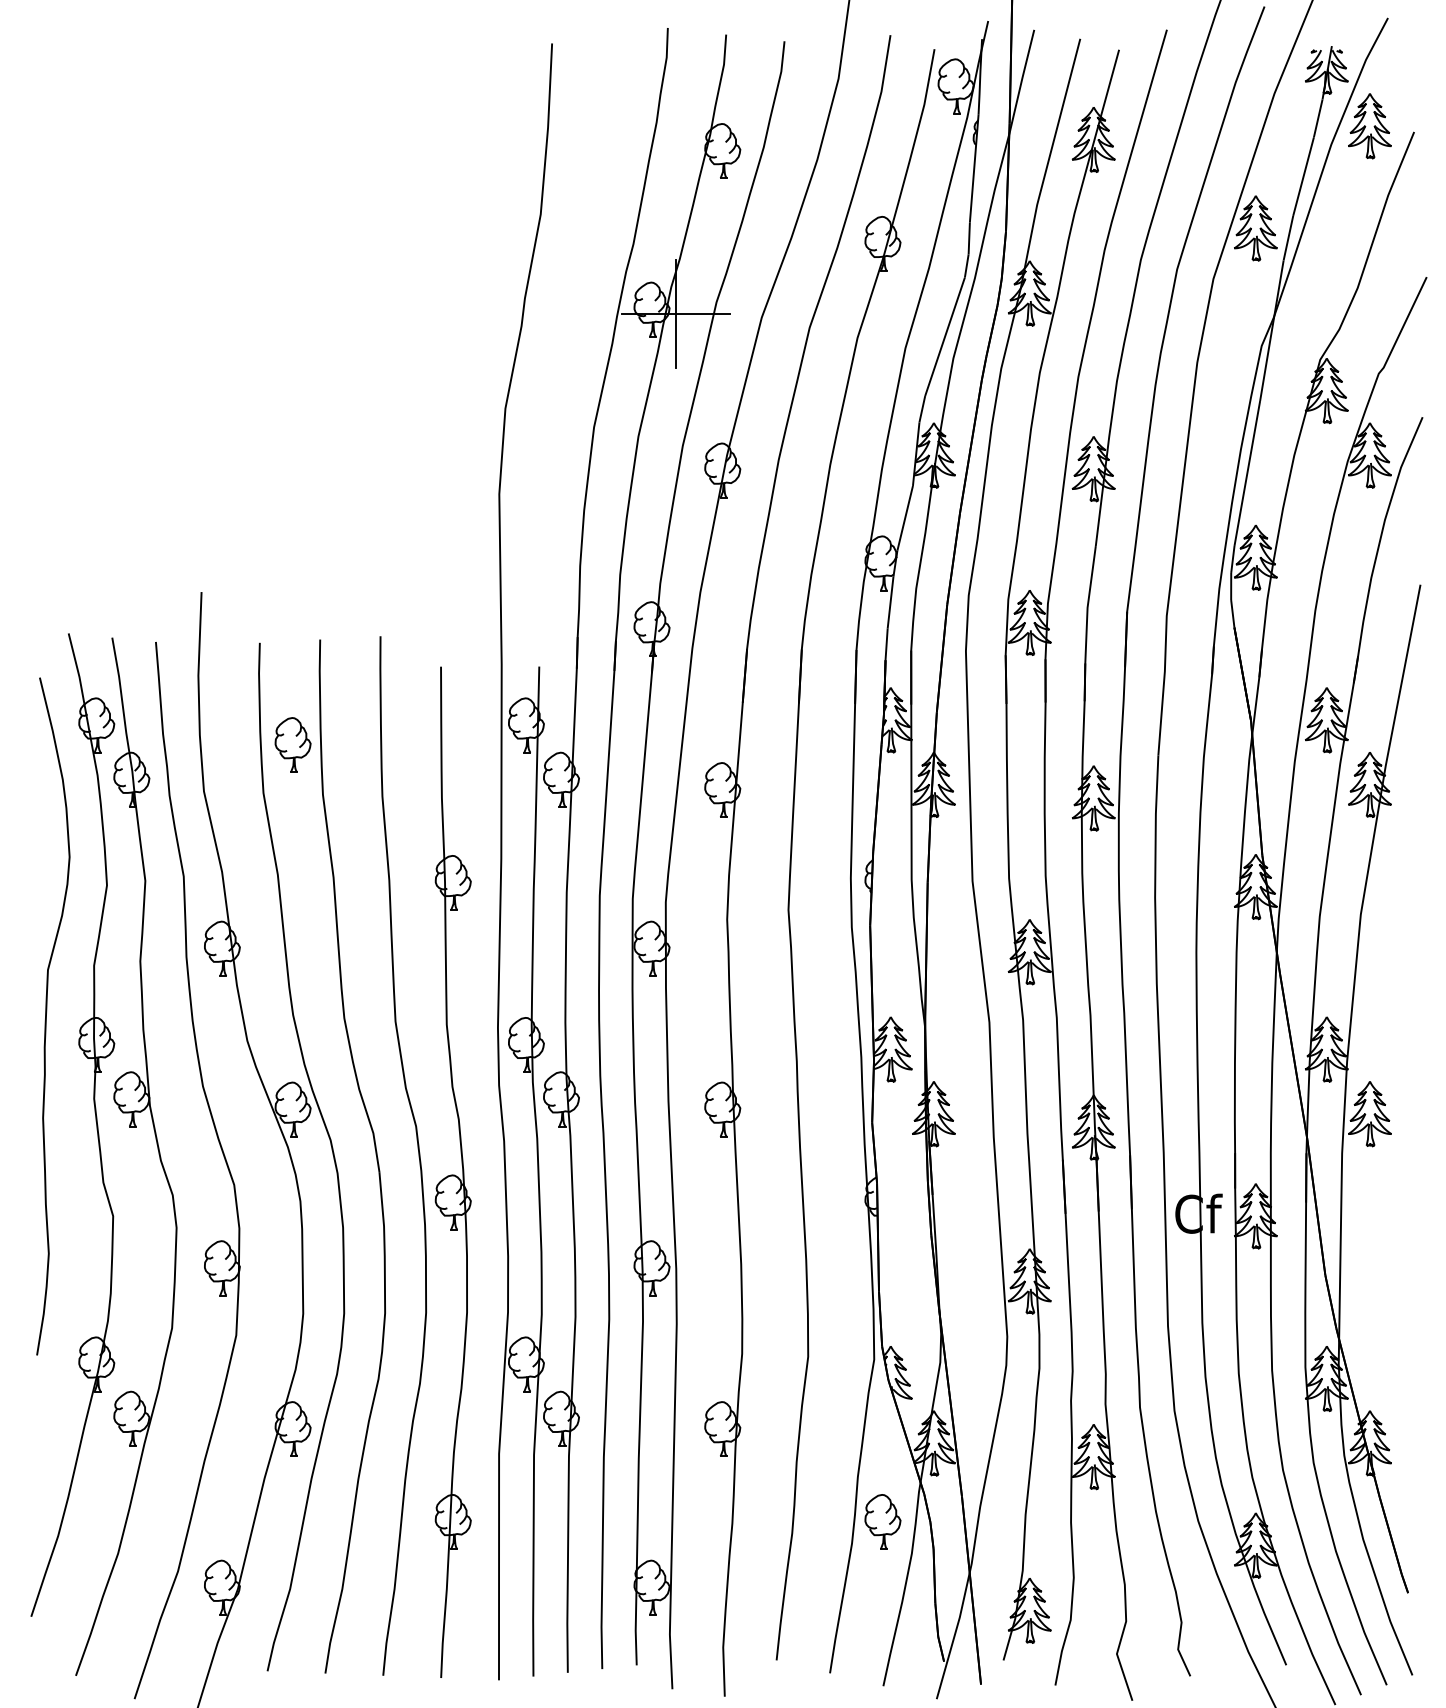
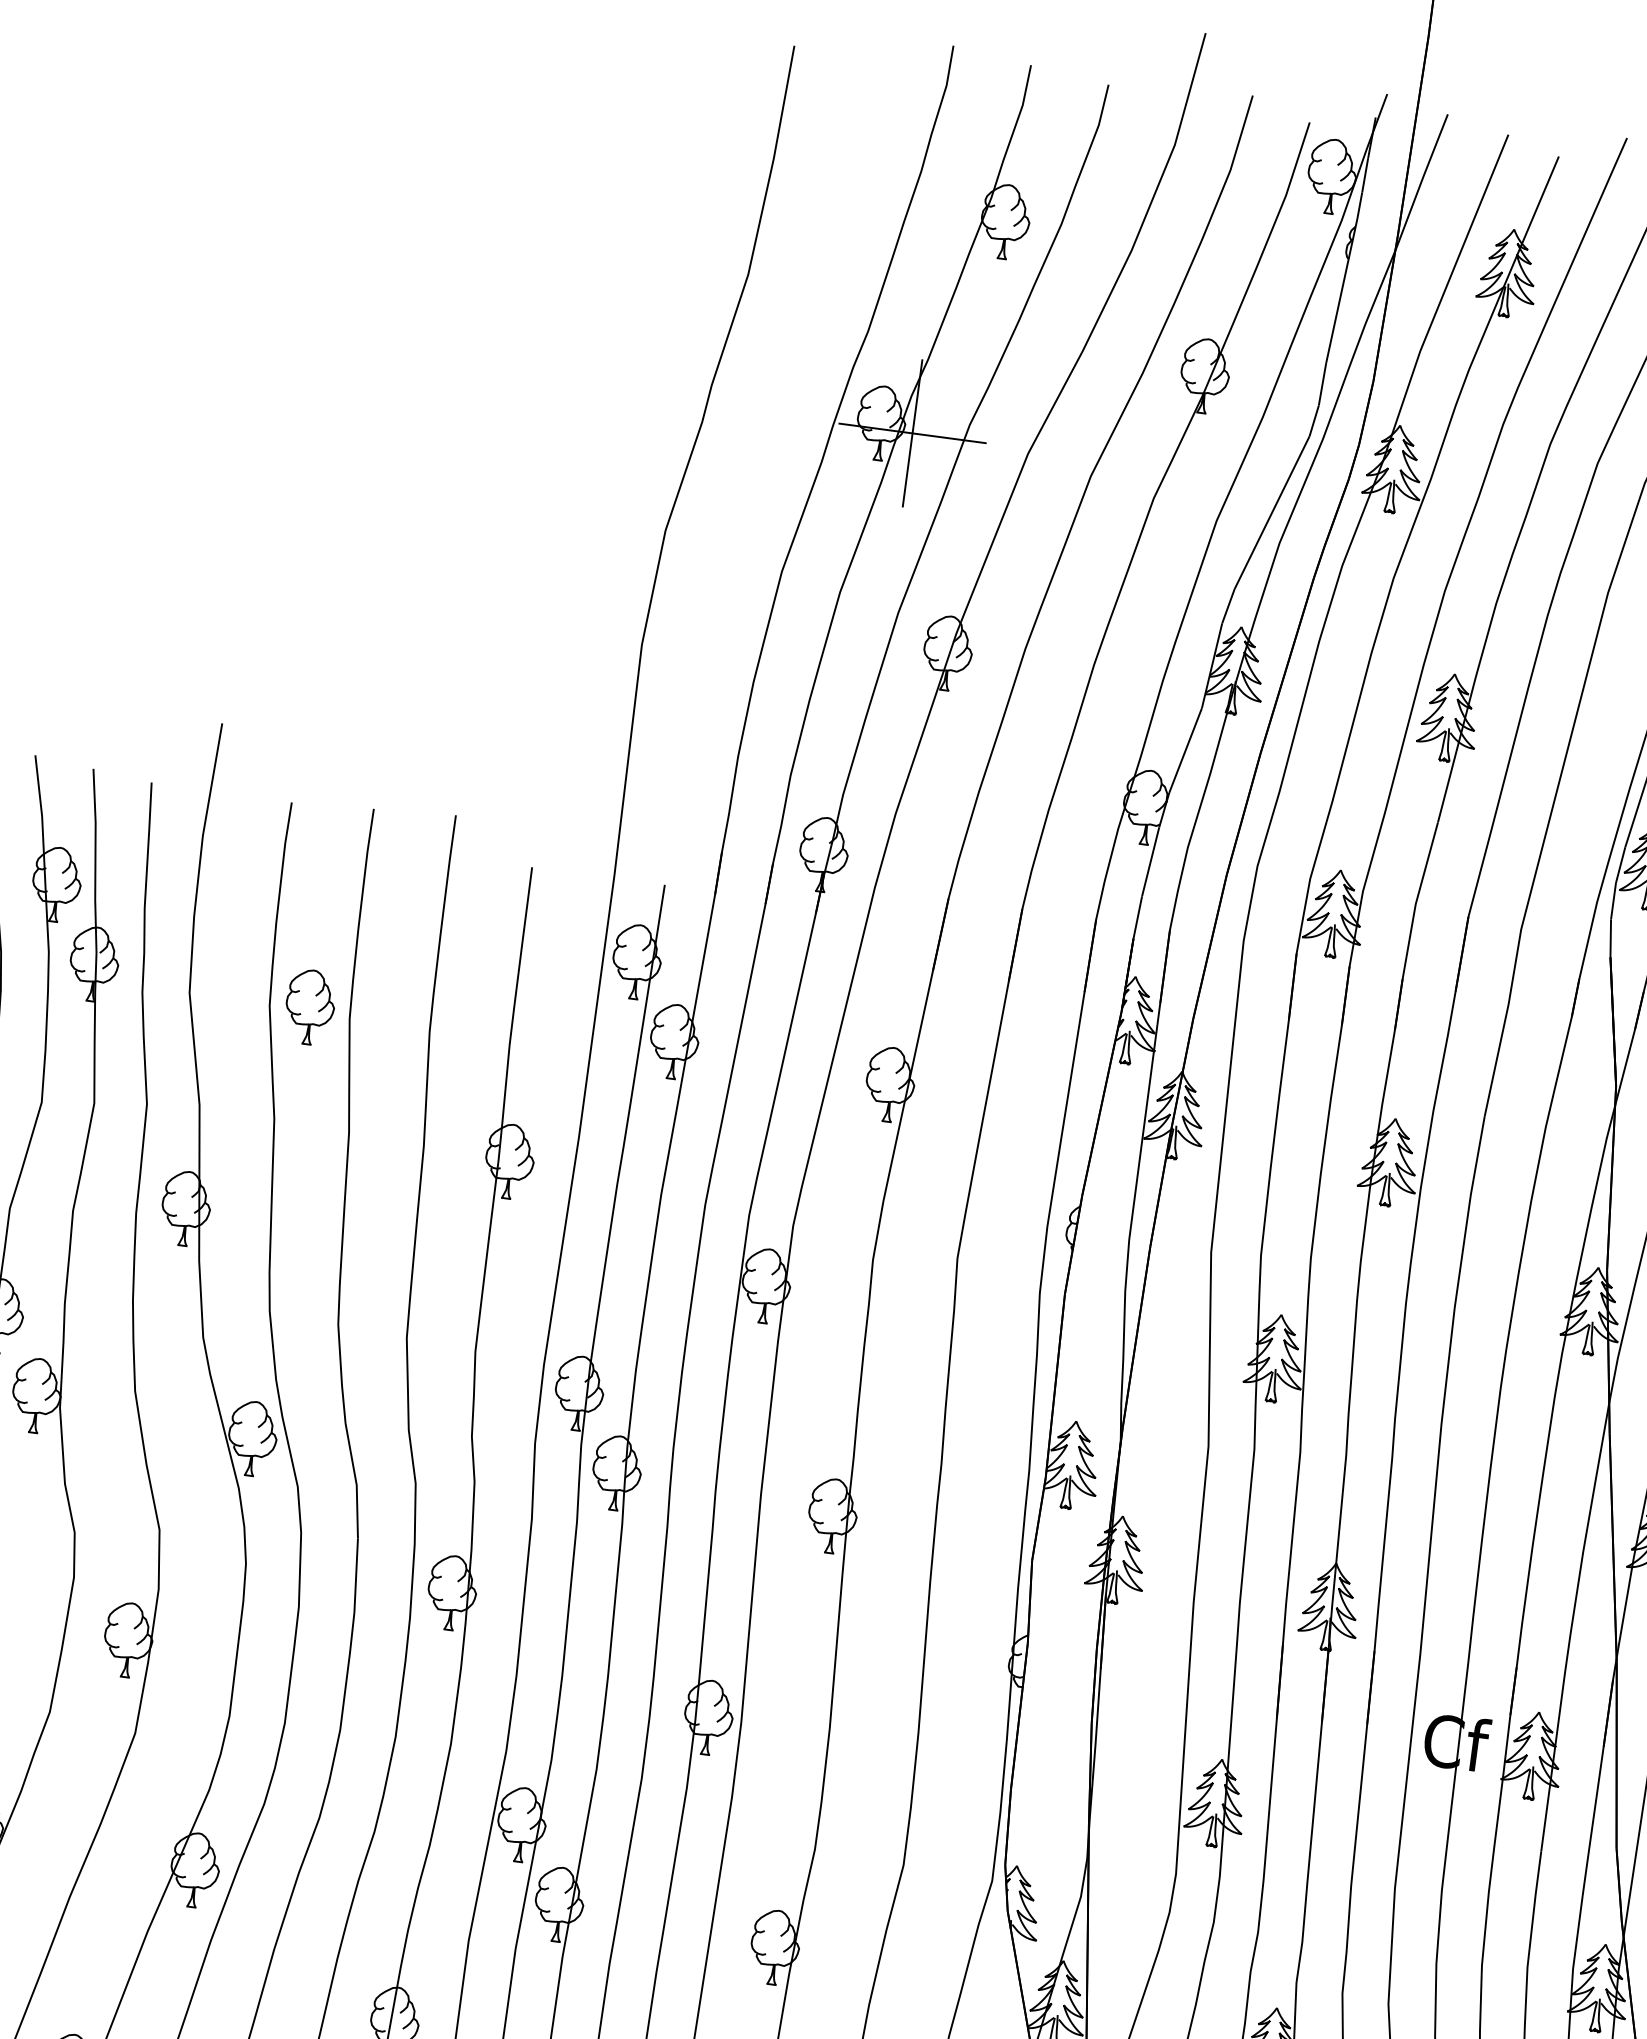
part: (292, 744) -> (309, 1006), moved

